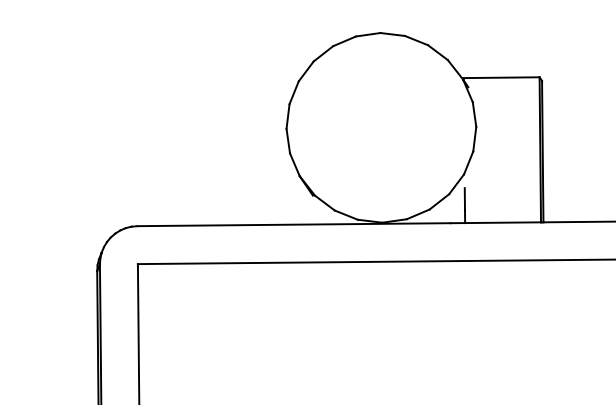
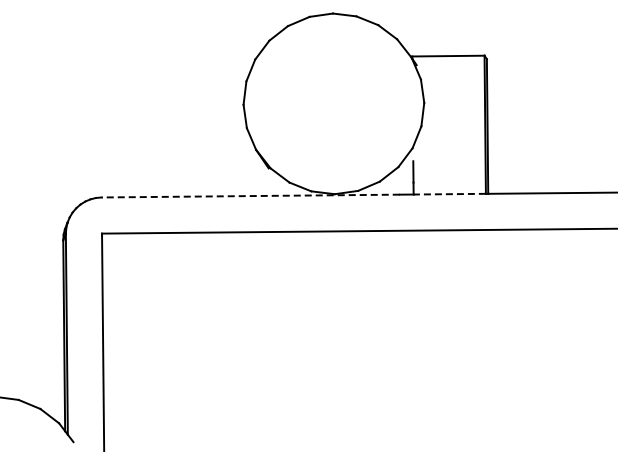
line: (502, 223) -> (449, 194), solid -> dashed
line: (293, 225) -> (250, 196), solid -> dashed

